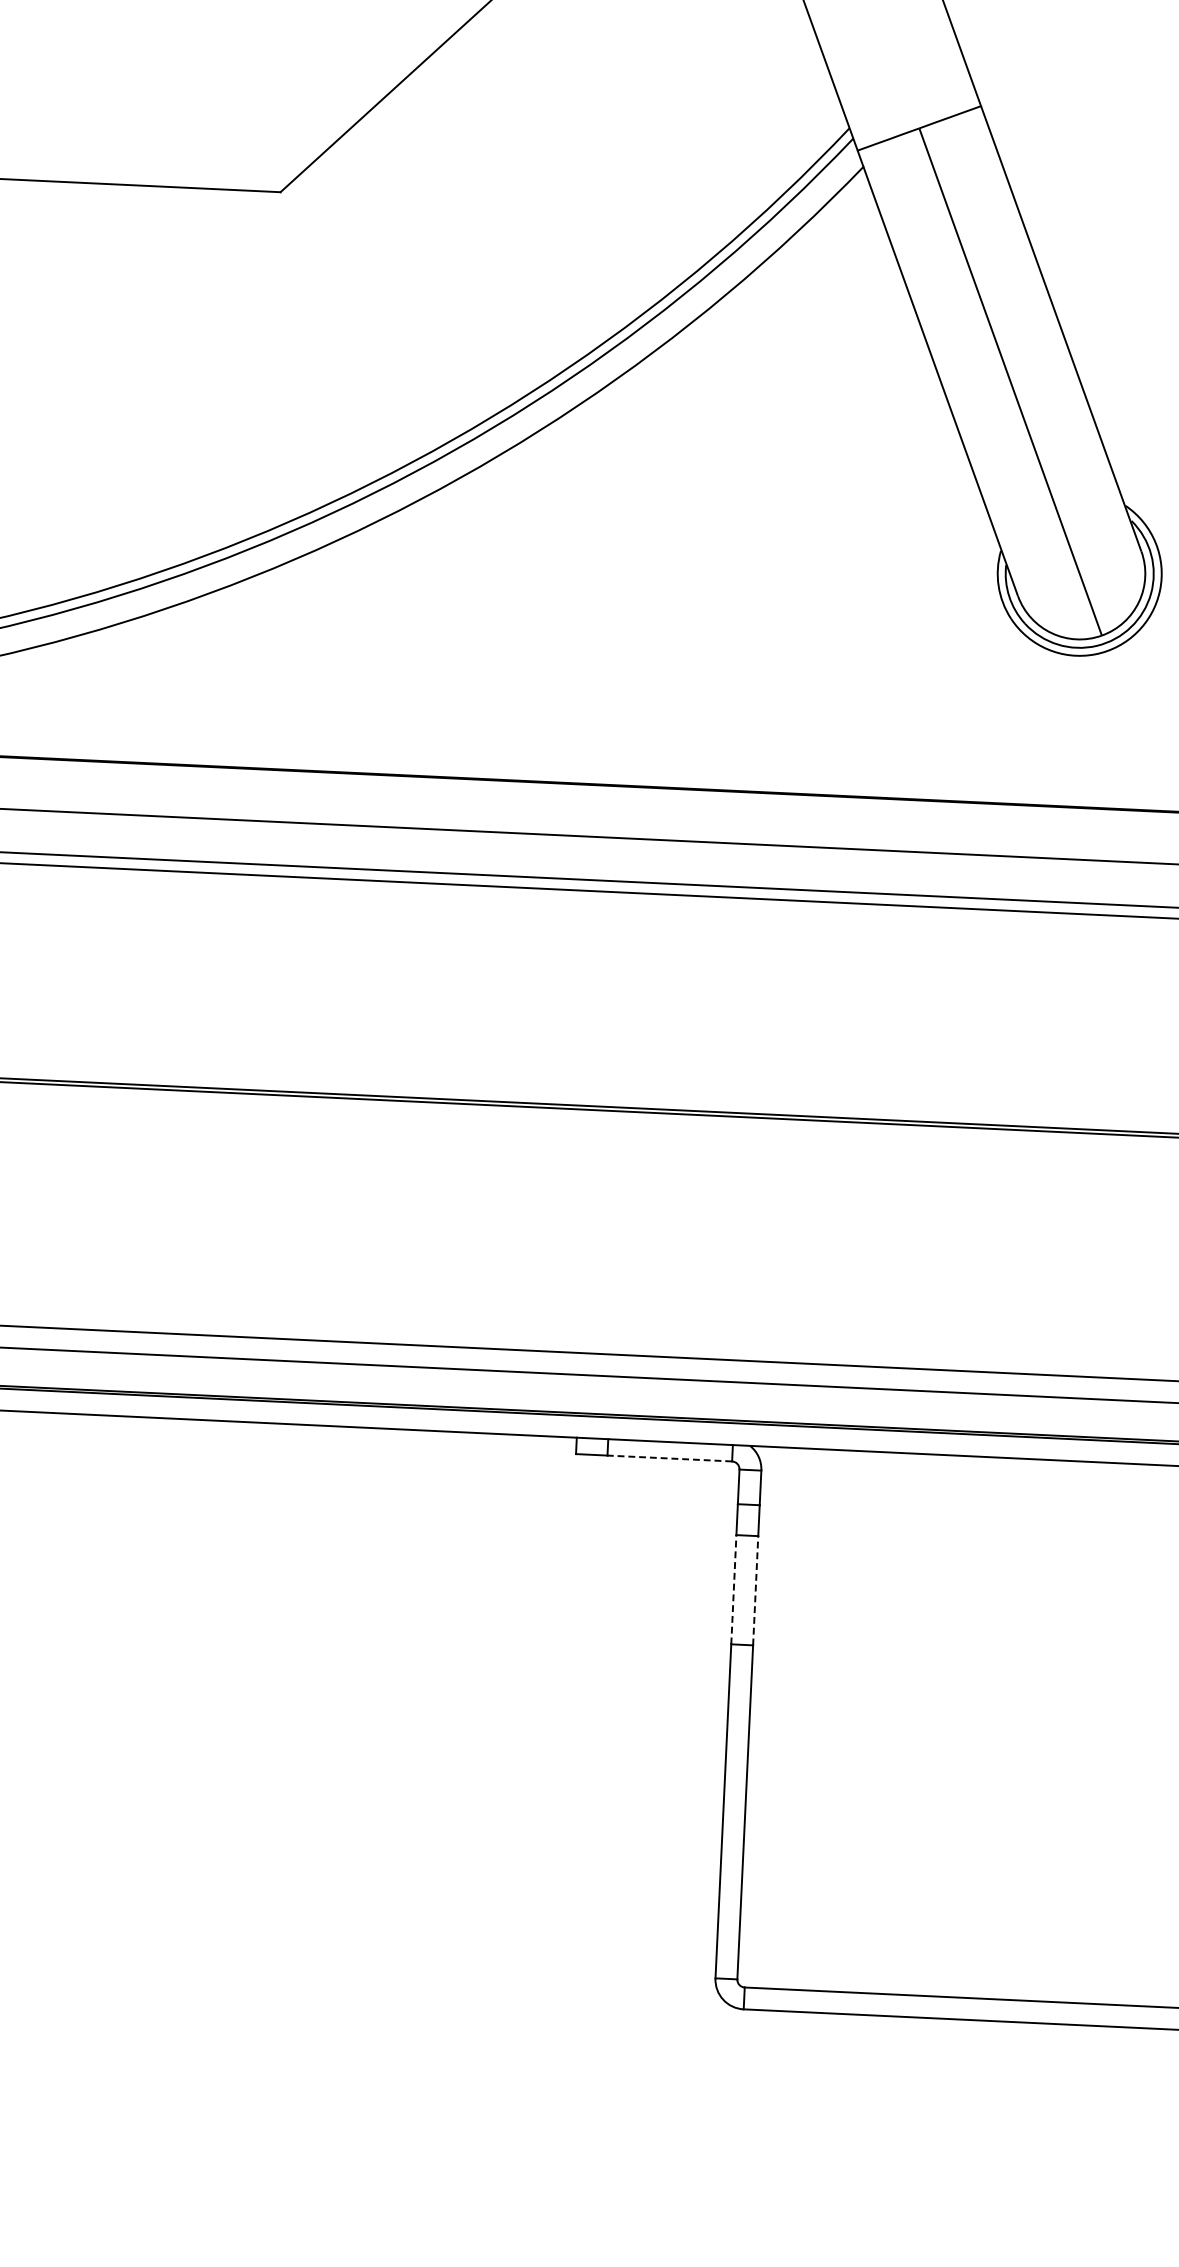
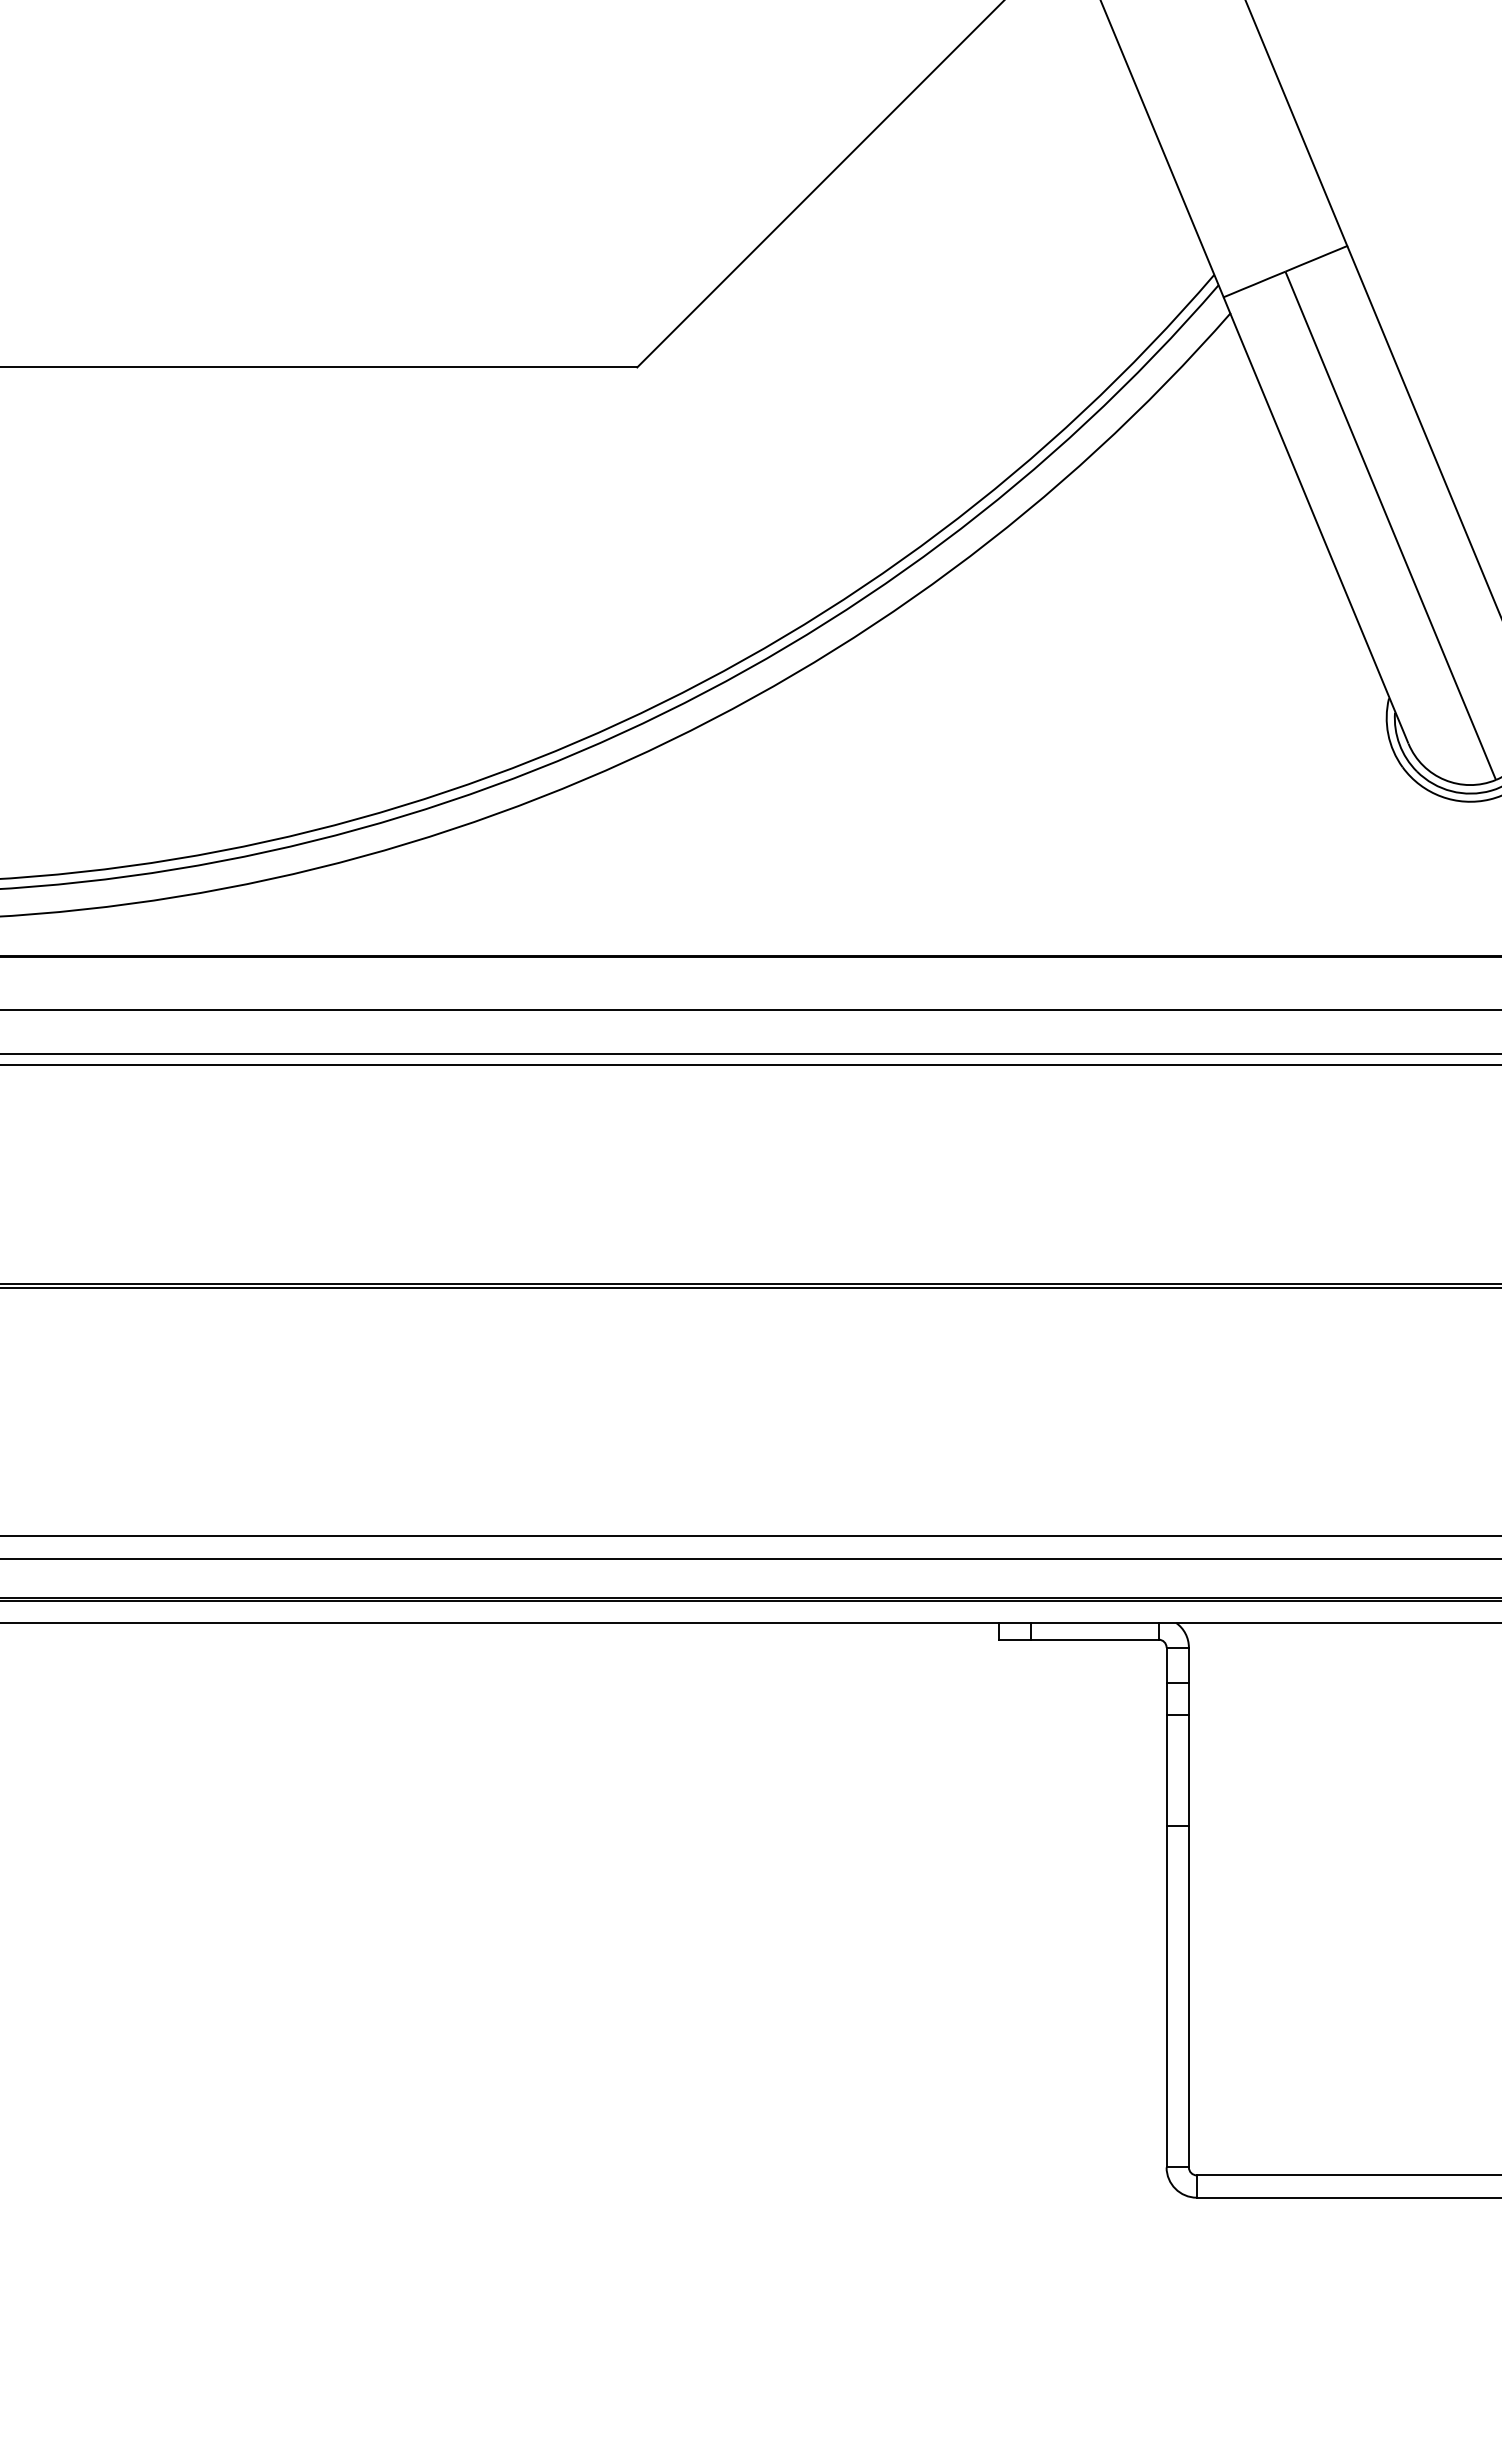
line: (670, 1458) -> (1095, 1639), dashed -> solid
line: (733, 1589) -> (1166, 1770), dashed -> solid
line: (755, 1590) -> (1188, 1770), dashed -> solid

